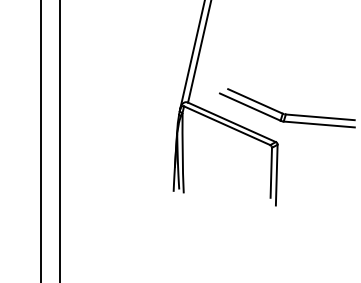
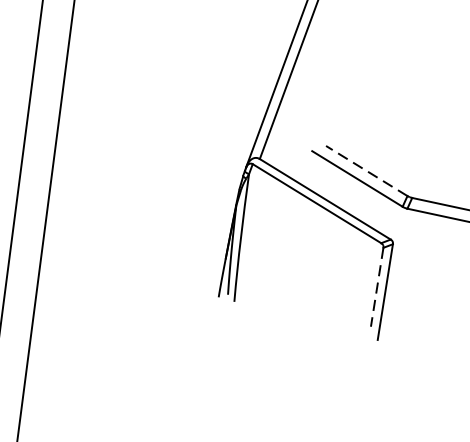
line: (255, 101) -> (366, 171), solid -> dashed
line: (271, 173) -> (377, 288), solid -> dashed

